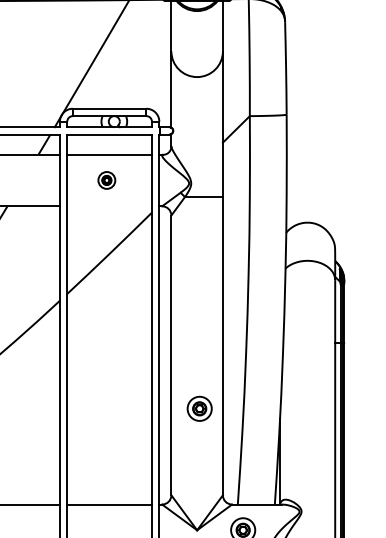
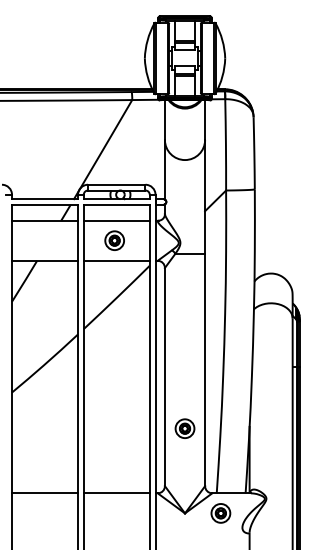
part: (106, 180) -> (114, 240), size x1.43
line: (109, 205) -> (116, 260), added
part: (199, 408) -> (184, 428), moved

